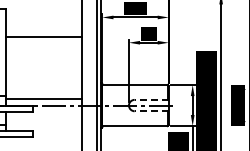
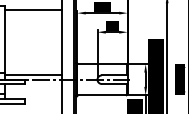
line: (44, 36) -> (33, 9), moved
line: (151, 99) -> (114, 75), dashed -> solid
line: (151, 111) -> (114, 84), dashed -> solid

